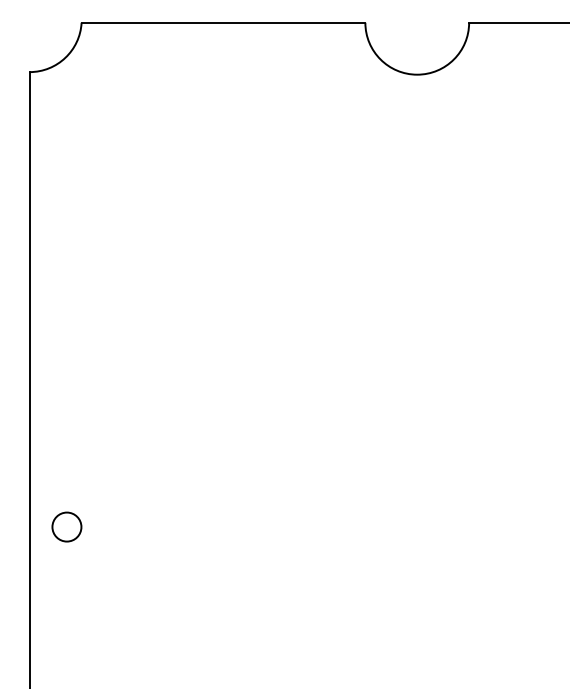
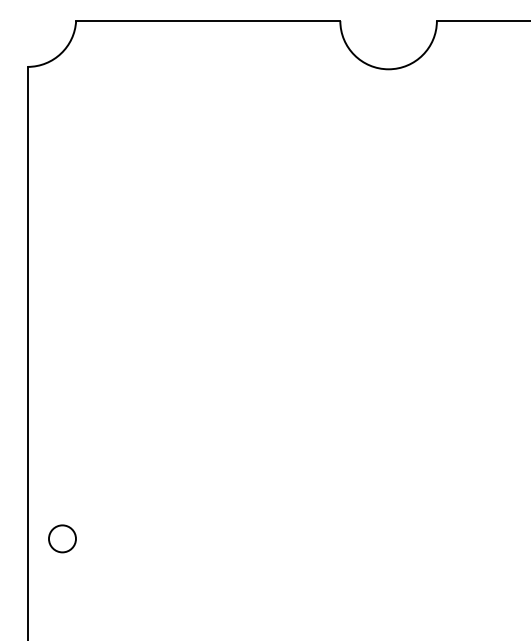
circle: (66, 526) -> (62, 538), moved

